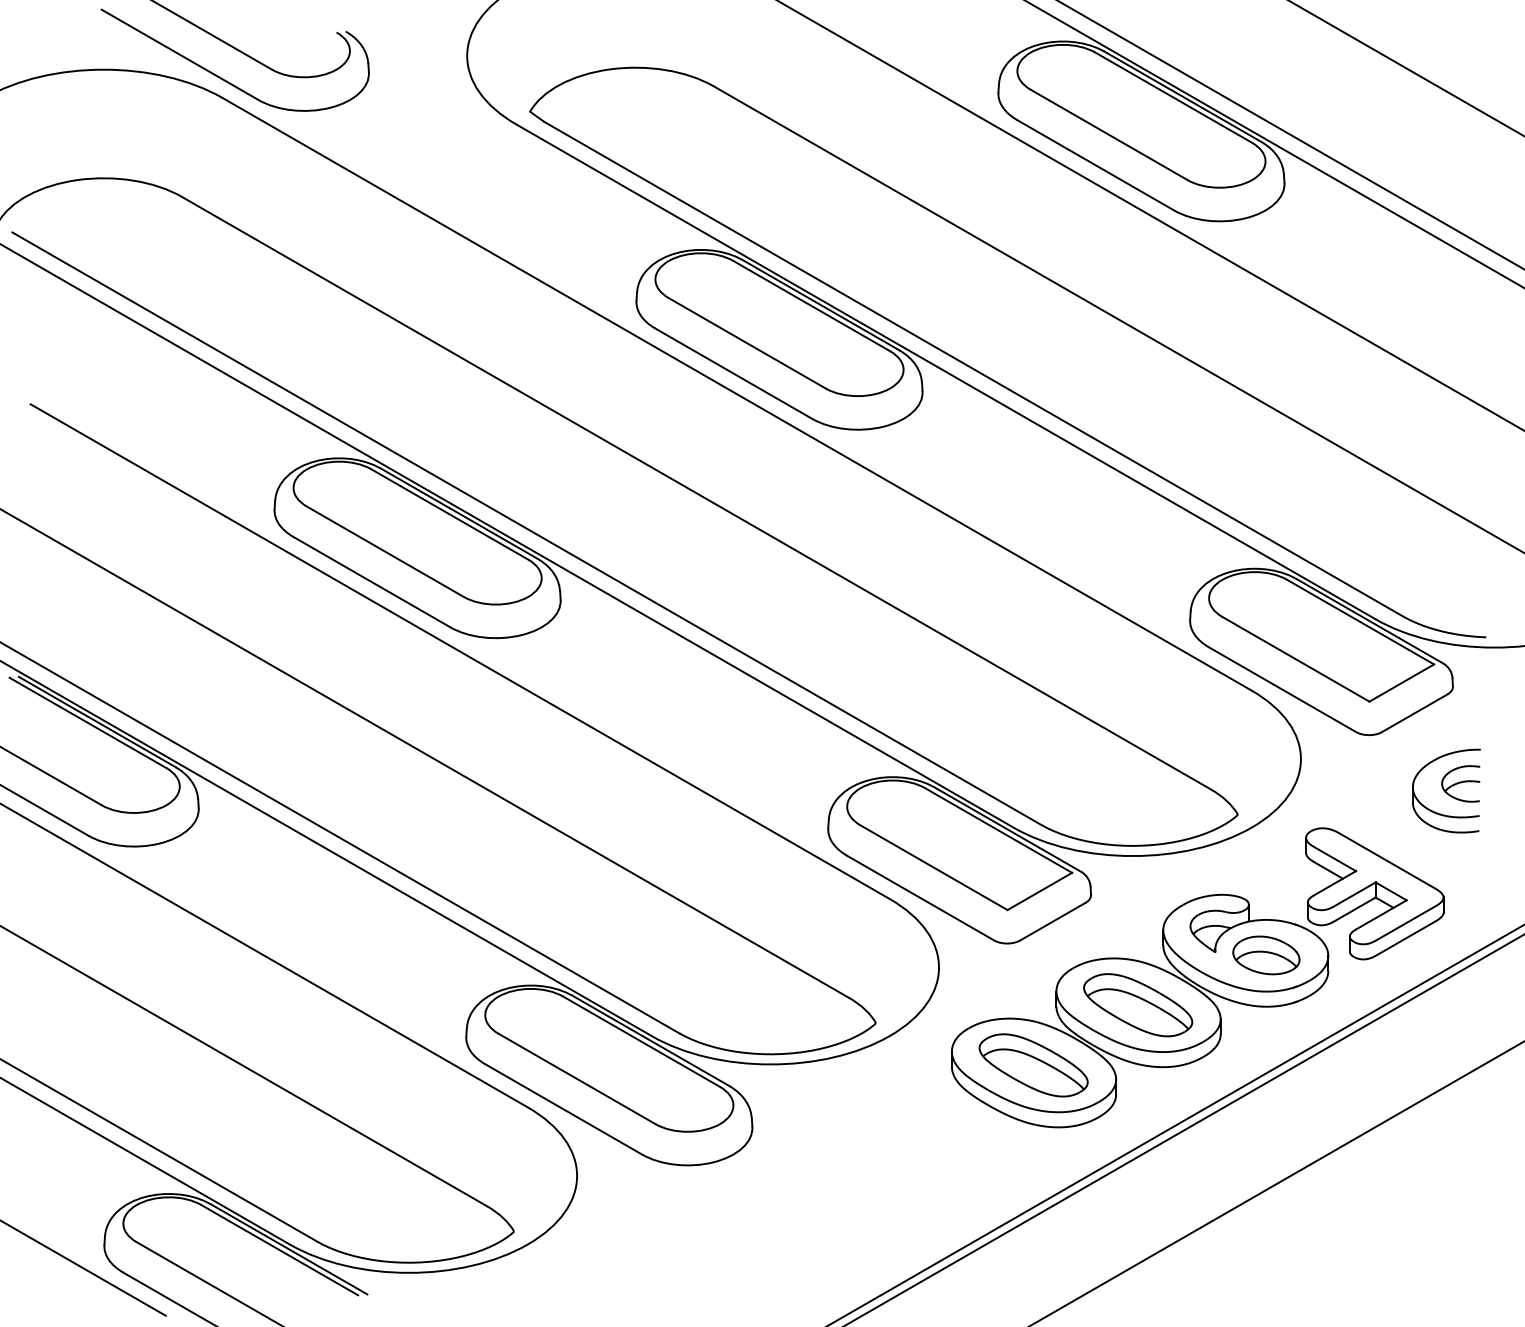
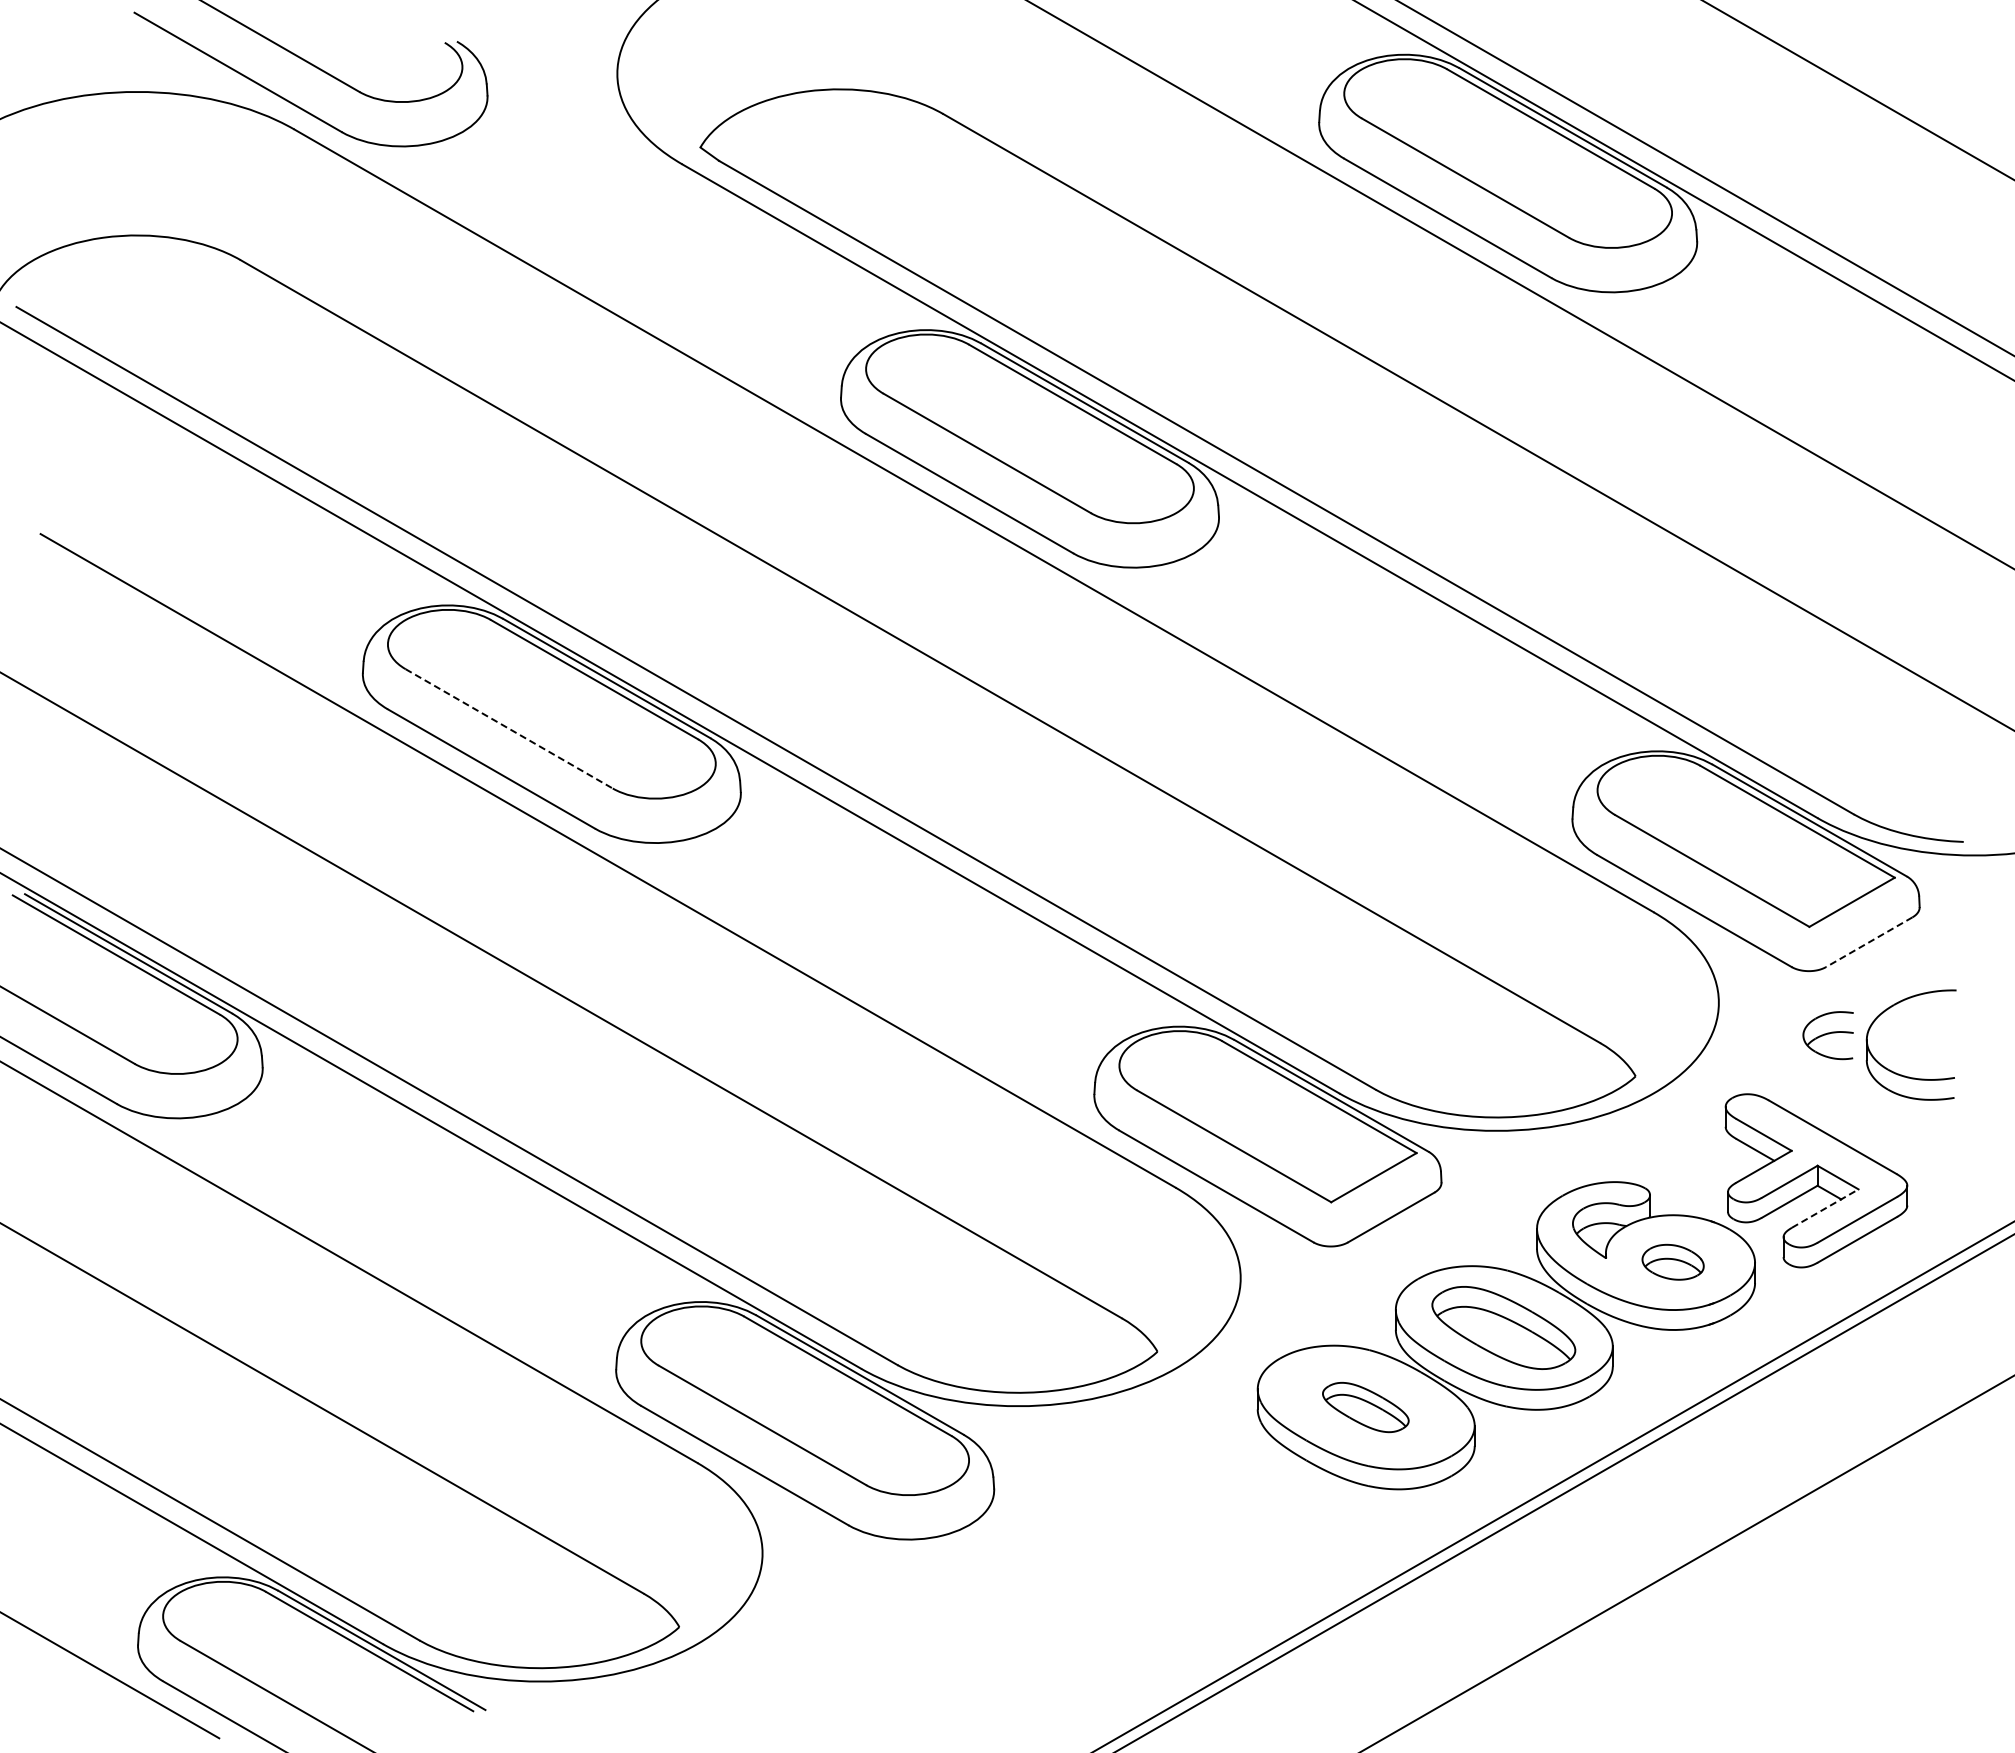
line: (385, 551) -> (509, 728), solid -> dashed
line: (1414, 713) -> (1869, 942), solid -> dashed
part: (1460, 783) -> (1827, 1035), moved
line: (1381, 914) -> (1825, 1208), solid -> dashed
part: (1265, 955) -> (1672, 1262), size x0.7
part: (1033, 1065) -> (1365, 1407), size x0.6

